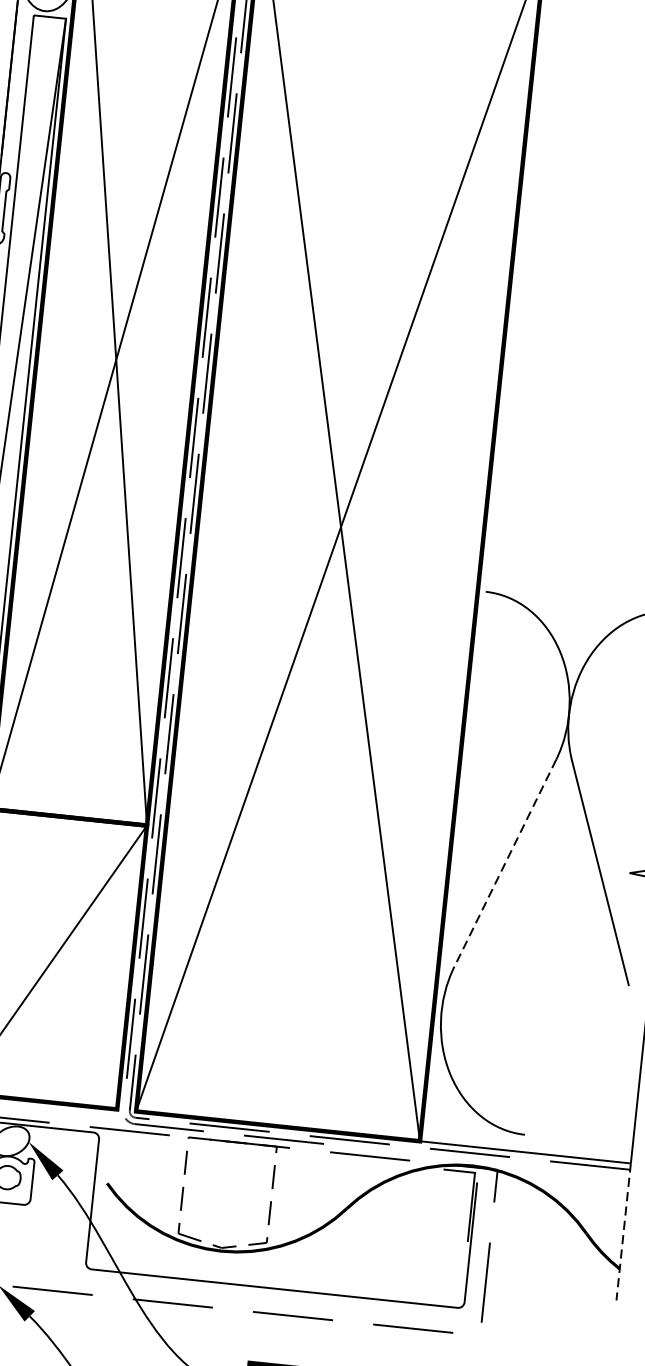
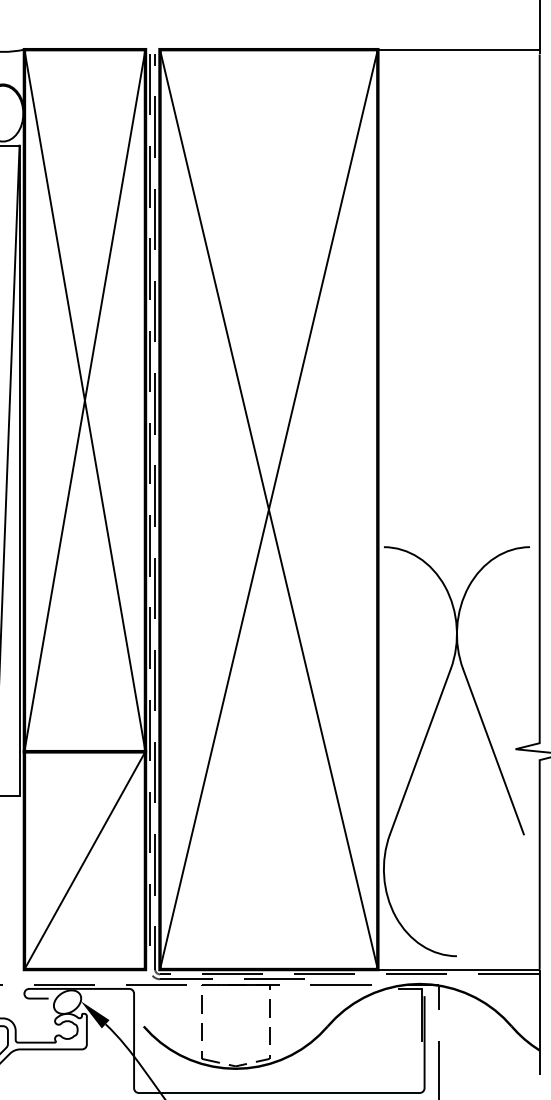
line: (505, 864) -> (420, 752), dashed -> solid
line: (623, 1232) -> (539, 1022), dashed -> solid

